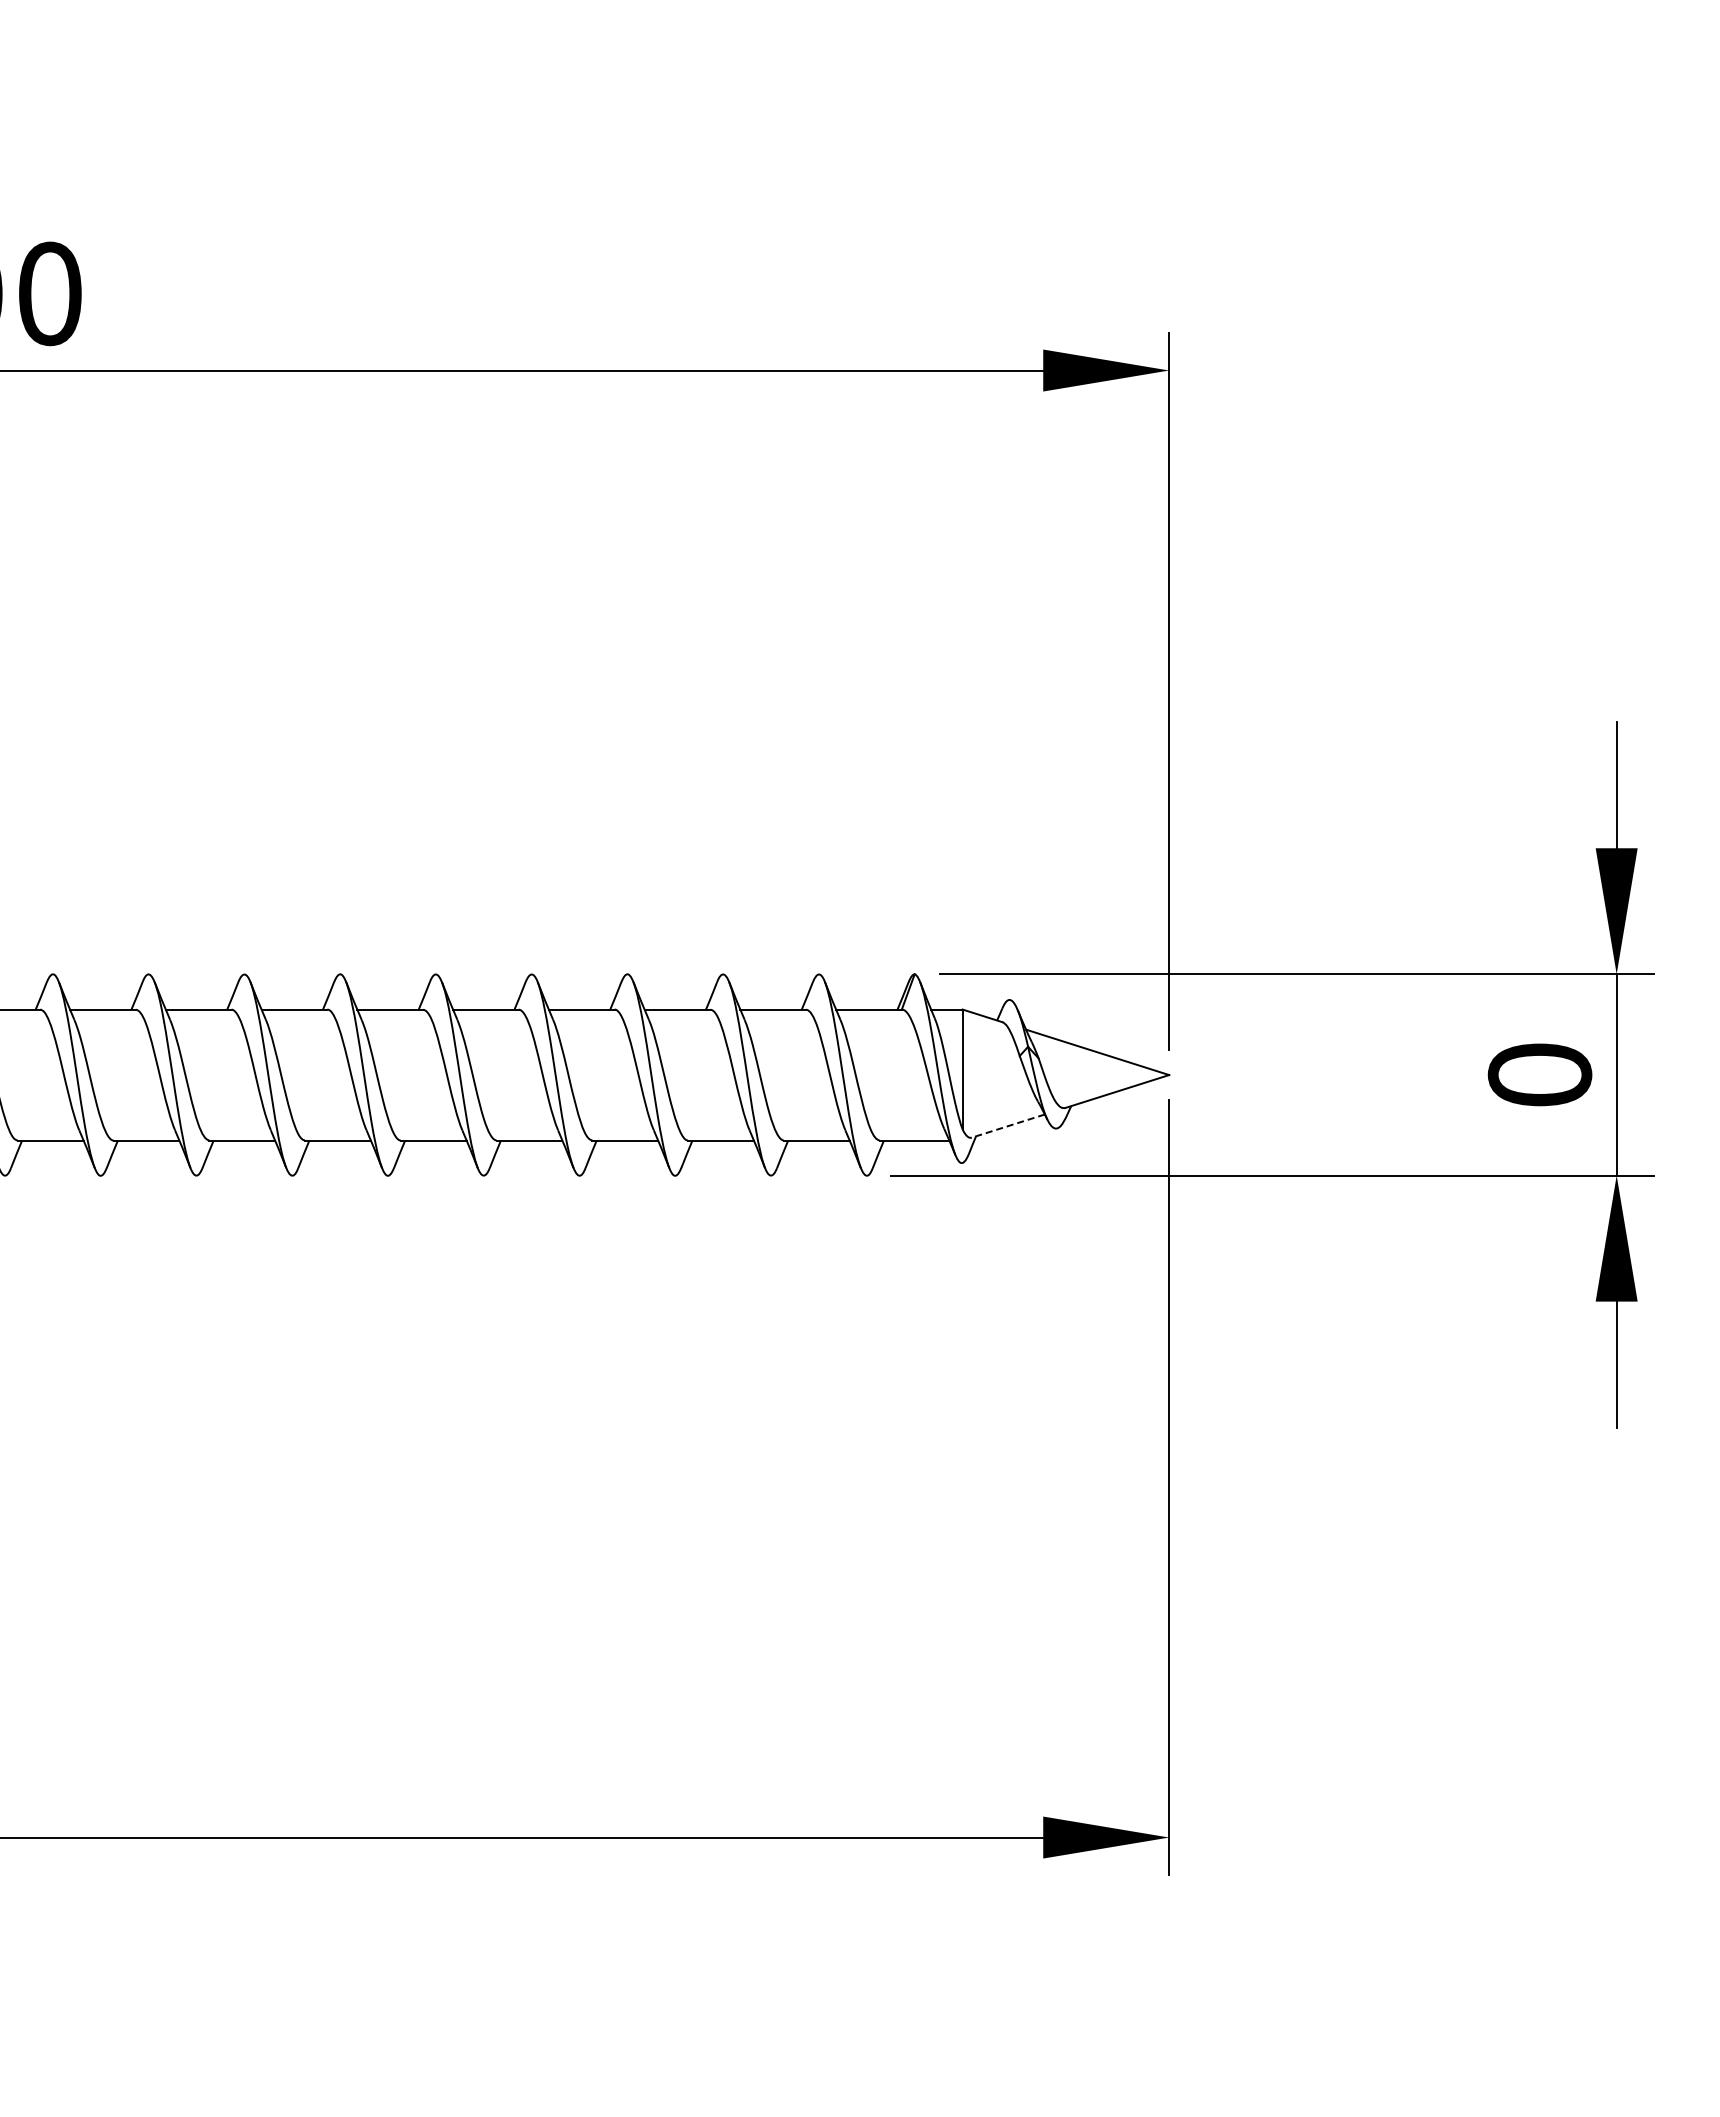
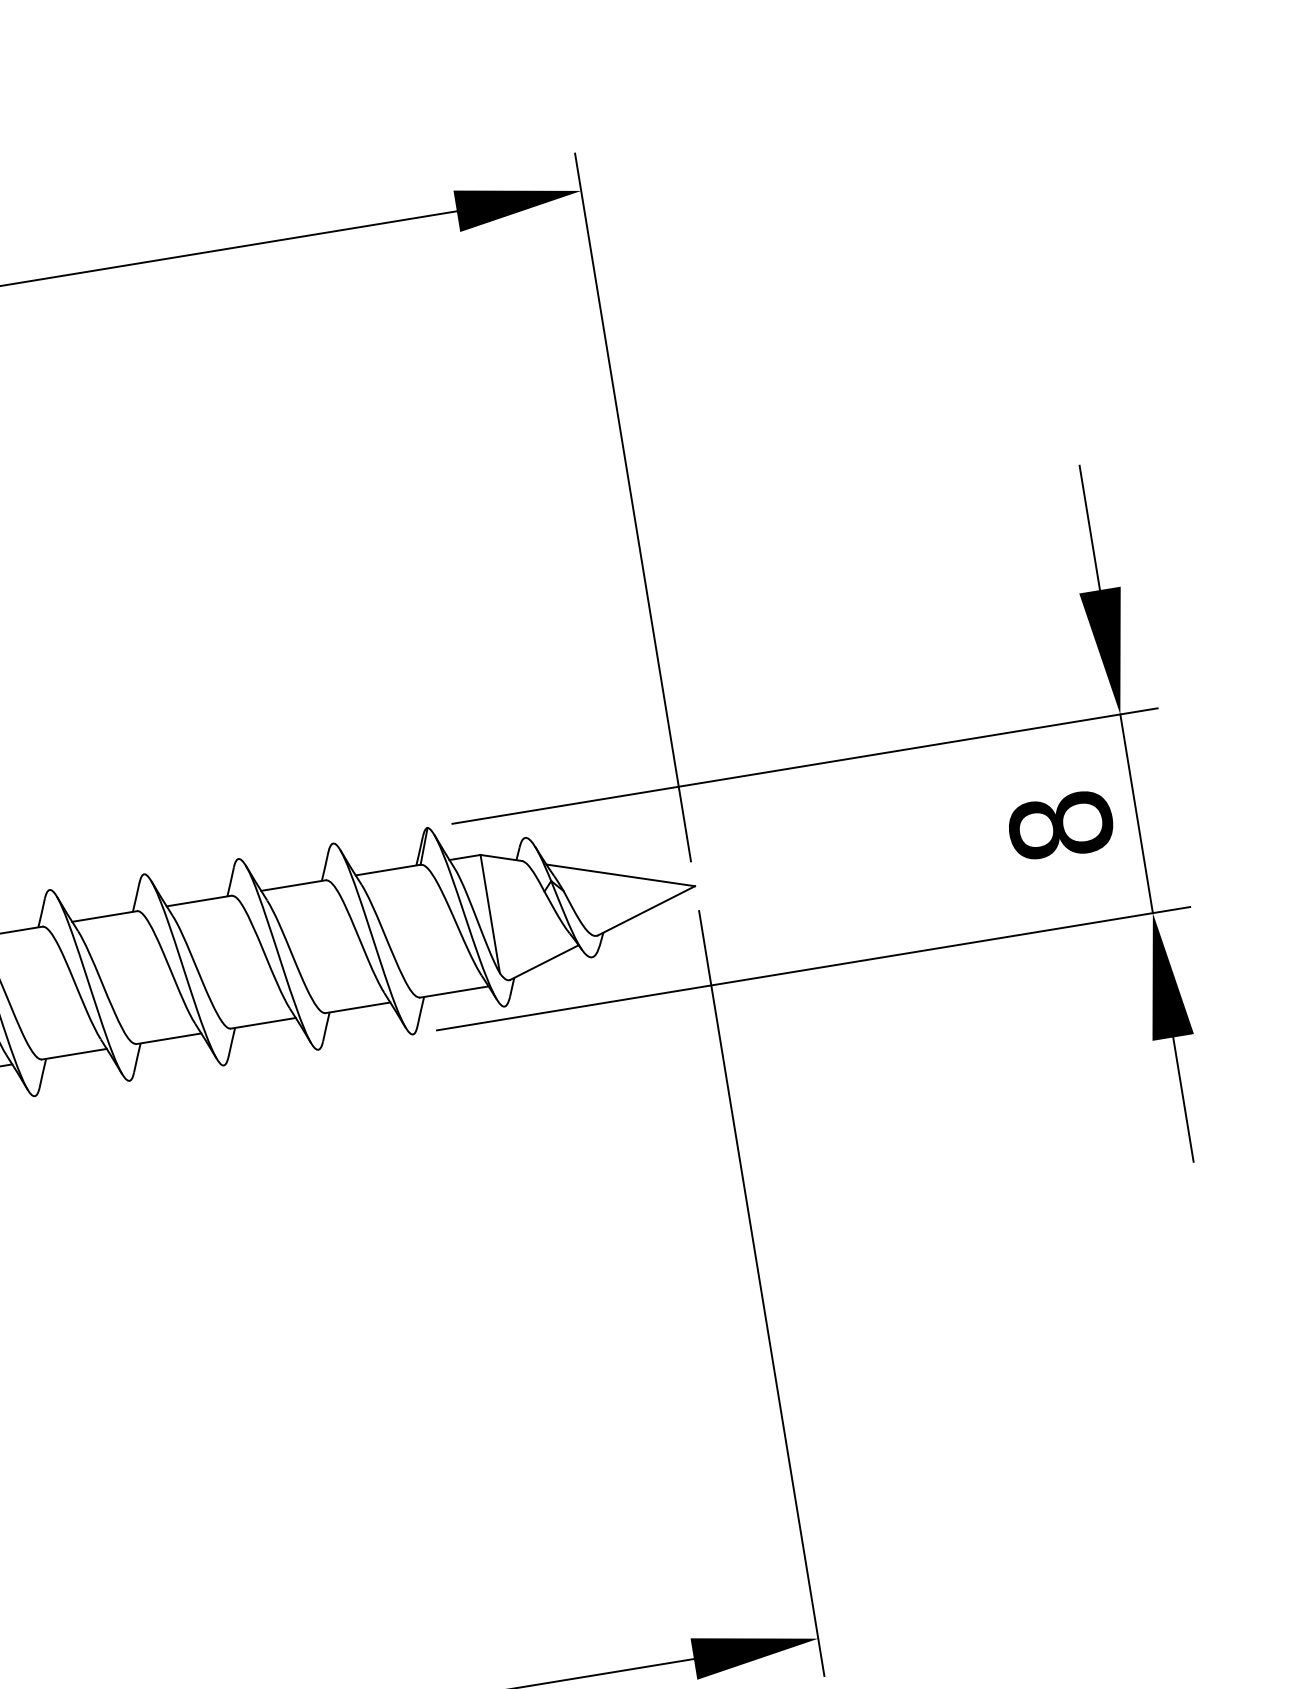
text: (1540, 1074) -> (1061, 825), 0 -> 8
line: (1007, 1126) -> (543, 963), dashed -> solid

